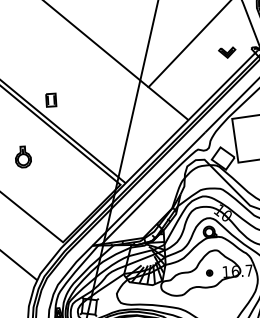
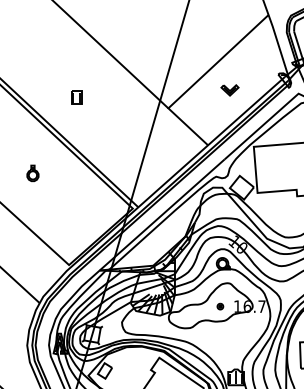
part: (226, 52) -> (229, 90), moved
part: (50, 100) -> (76, 97), moved
part: (22, 157) -> (32, 173), size x0.71

